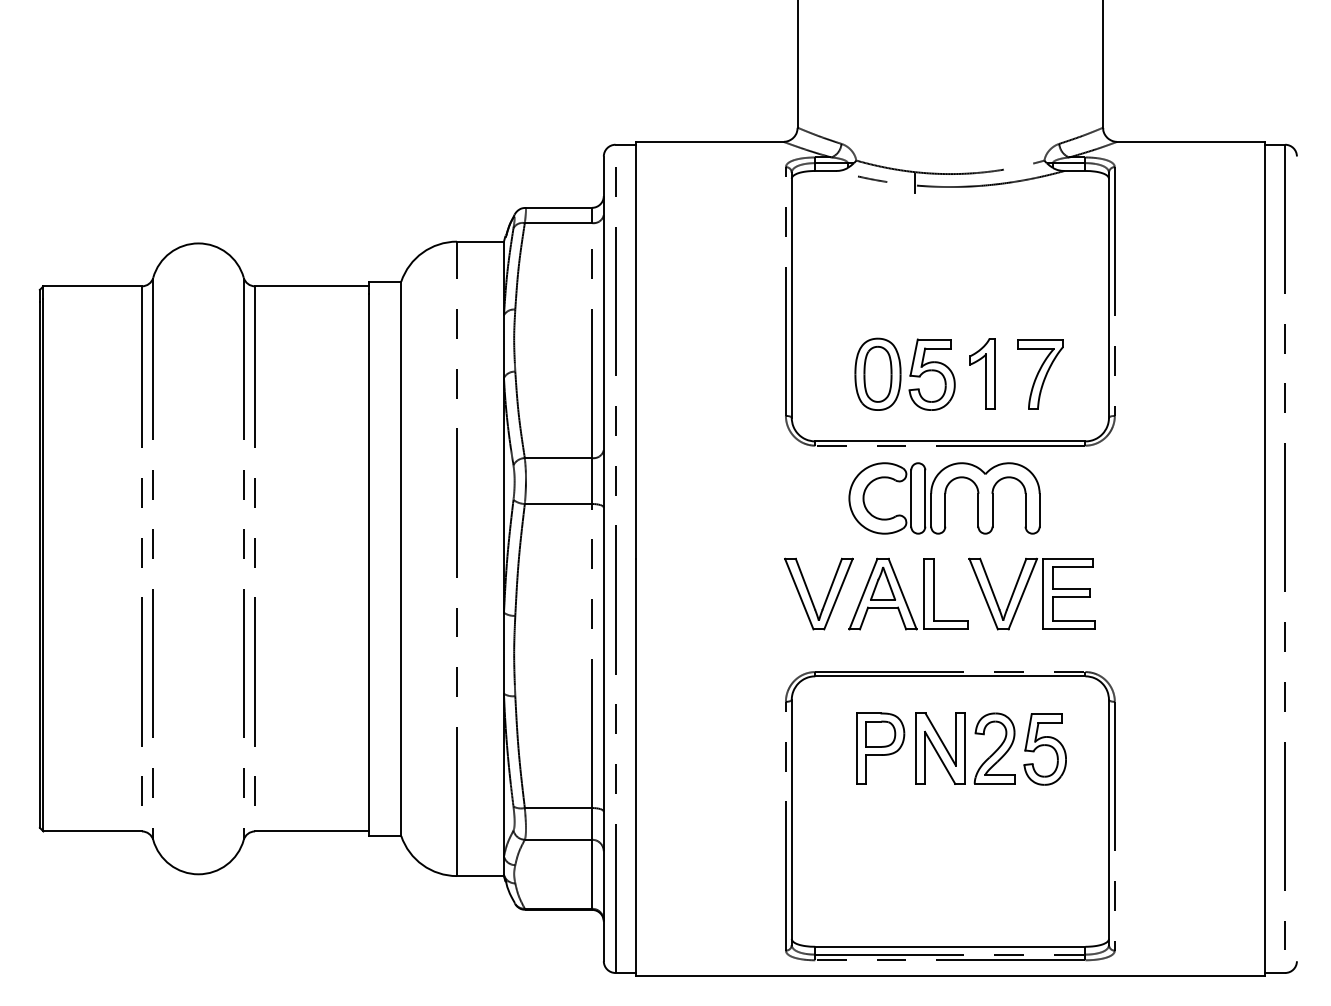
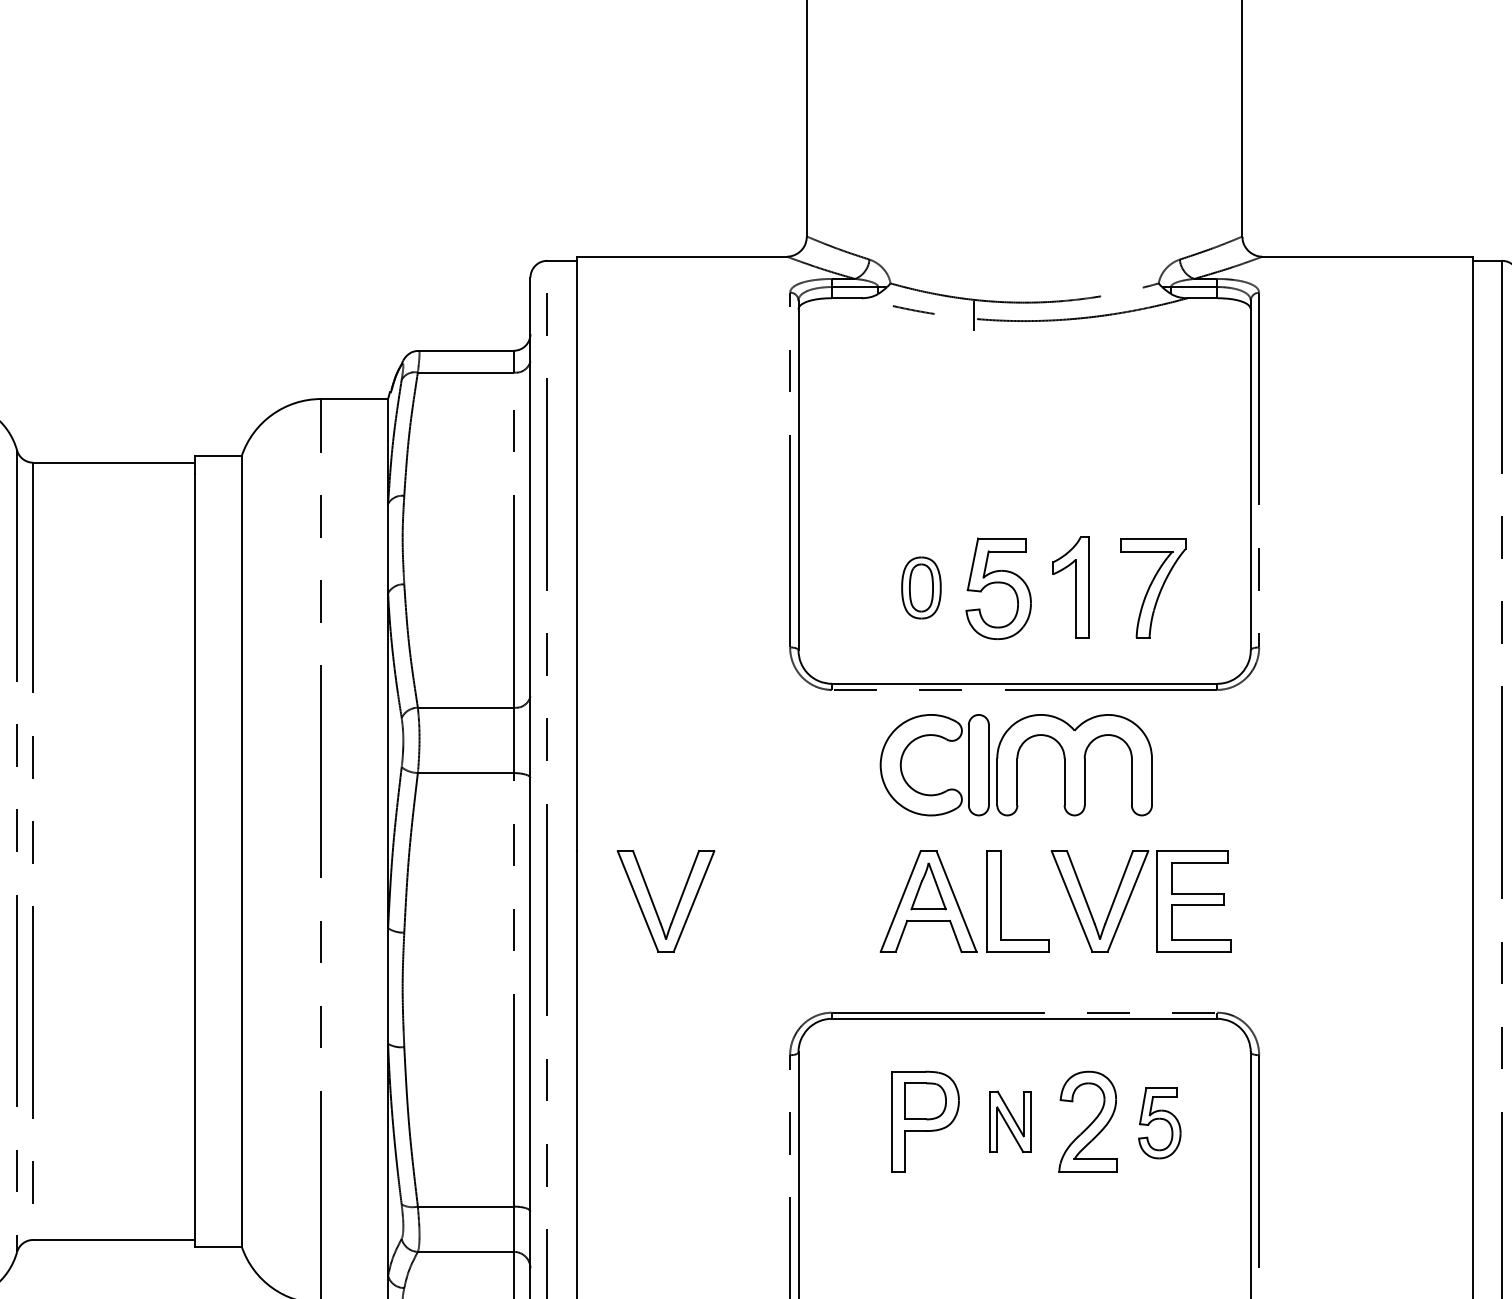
part: (877, 373) -> (920, 586), size x0.6
part: (811, 596) -> (655, 904), moved
part: (940, 748) -> (1010, 1121), size x0.6
part: (1044, 749) -> (1158, 1123), size x0.7

